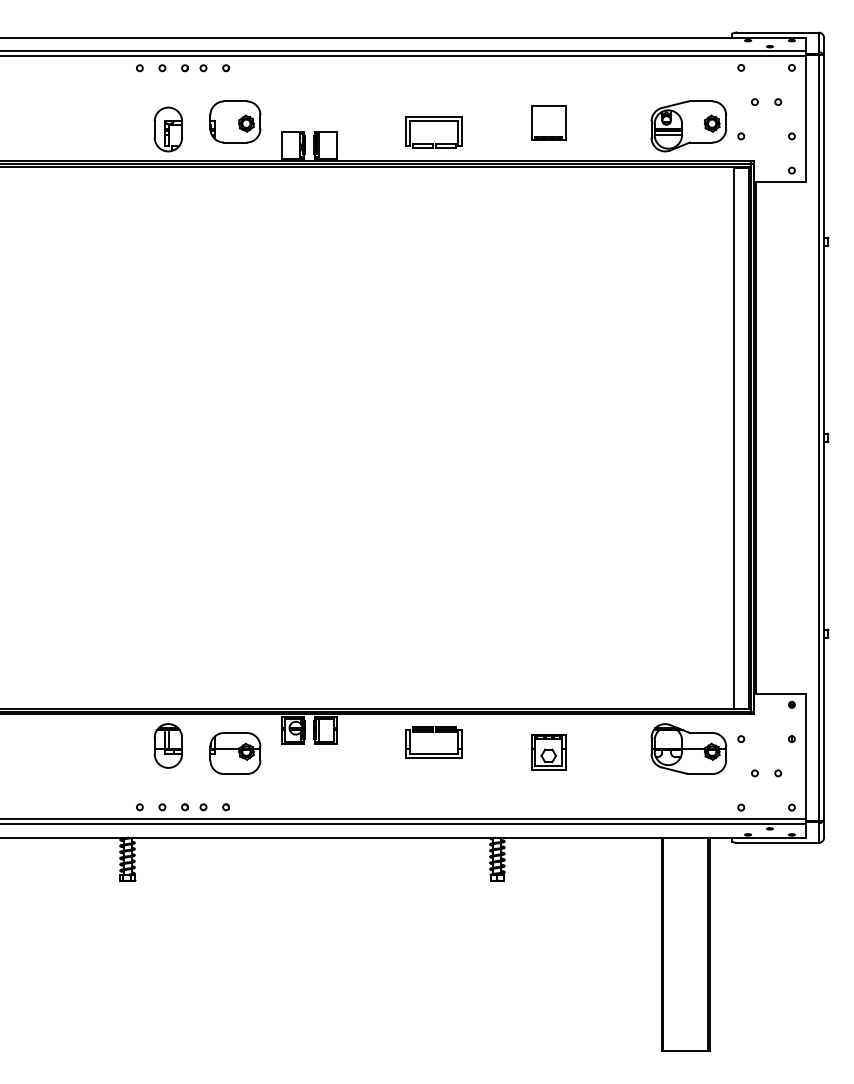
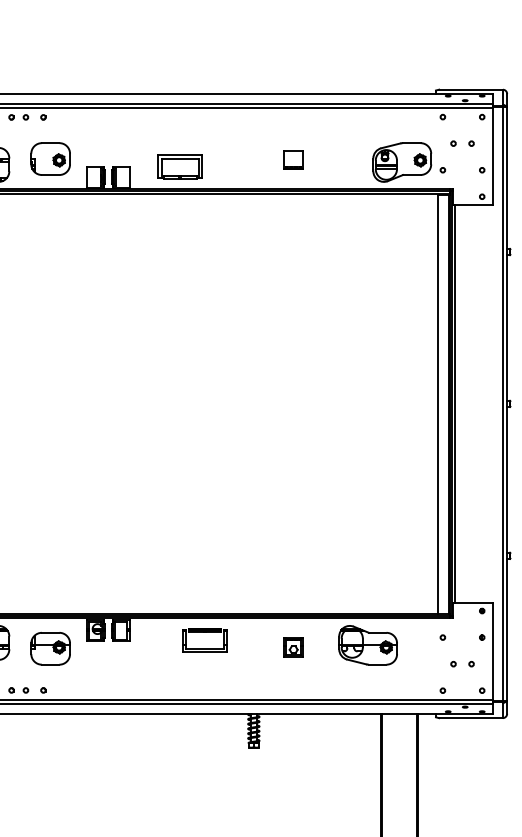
part: (433, 121) -> (179, 158), moved
part: (548, 122) -> (293, 159), size x0.7
part: (688, 748) -> (367, 644), moved
part: (548, 752) -> (293, 647), size x0.7

